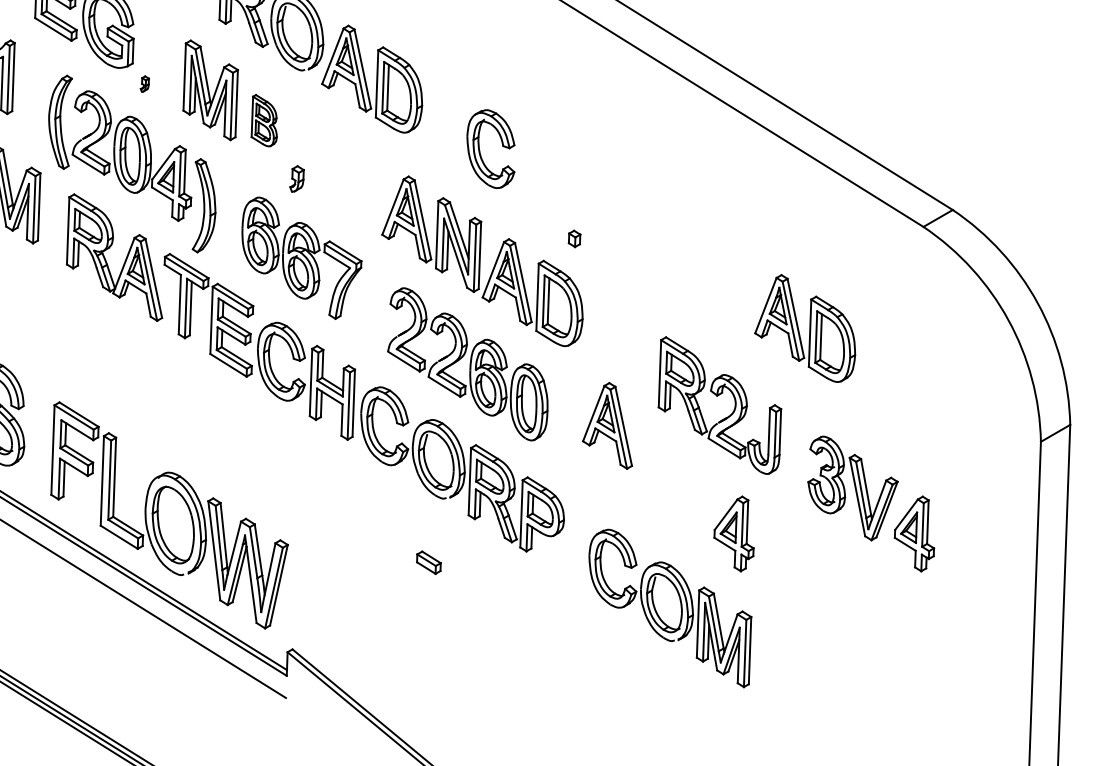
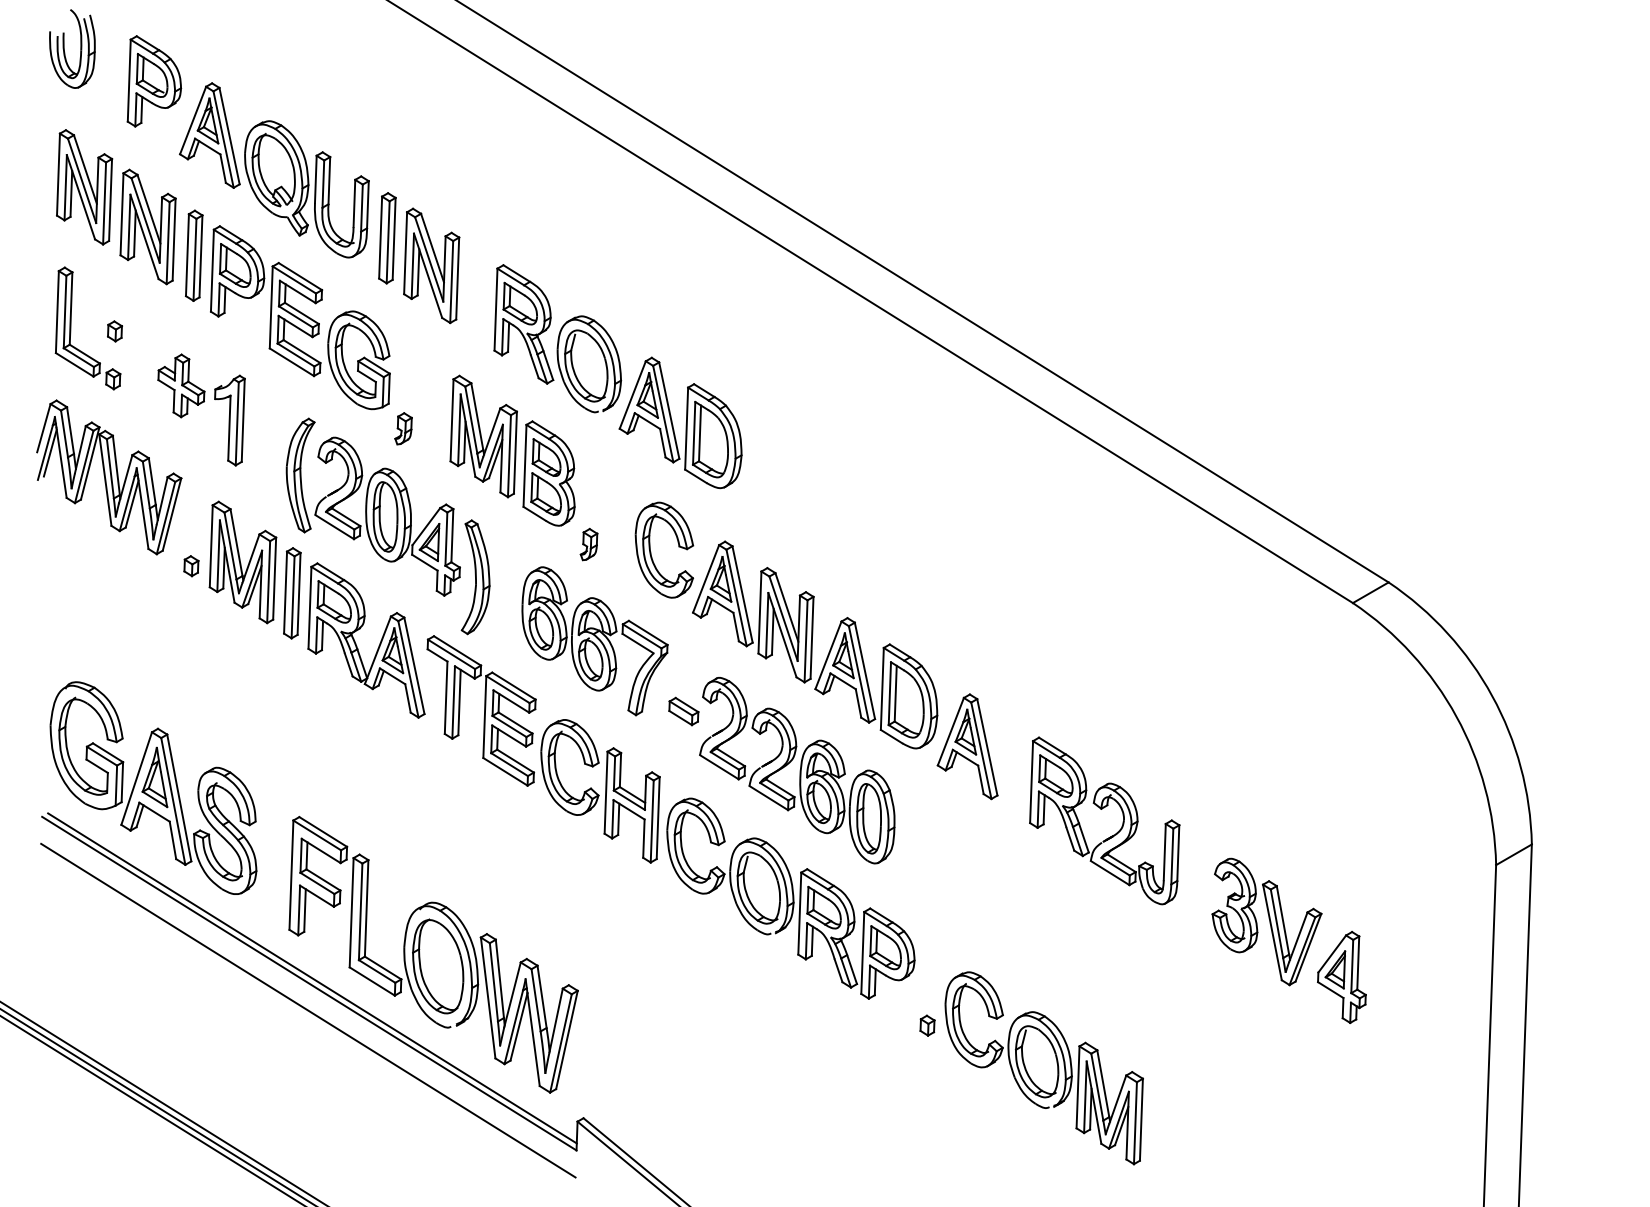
part: (144, 83) -> (403, 428), size x1.67
part: (263, 120) -> (548, 473), size x1.67
part: (480, 150) -> (651, 551), moved
part: (53, 219) -> (292, 593), added
part: (574, 238) -> (927, 1025), moved
part: (805, 328) -> (1208, 726), removed
part: (607, 425) -> (967, 746), moved
part: (733, 533) -> (1121, 976), removed
part: (428, 562) -> (683, 711), moved

